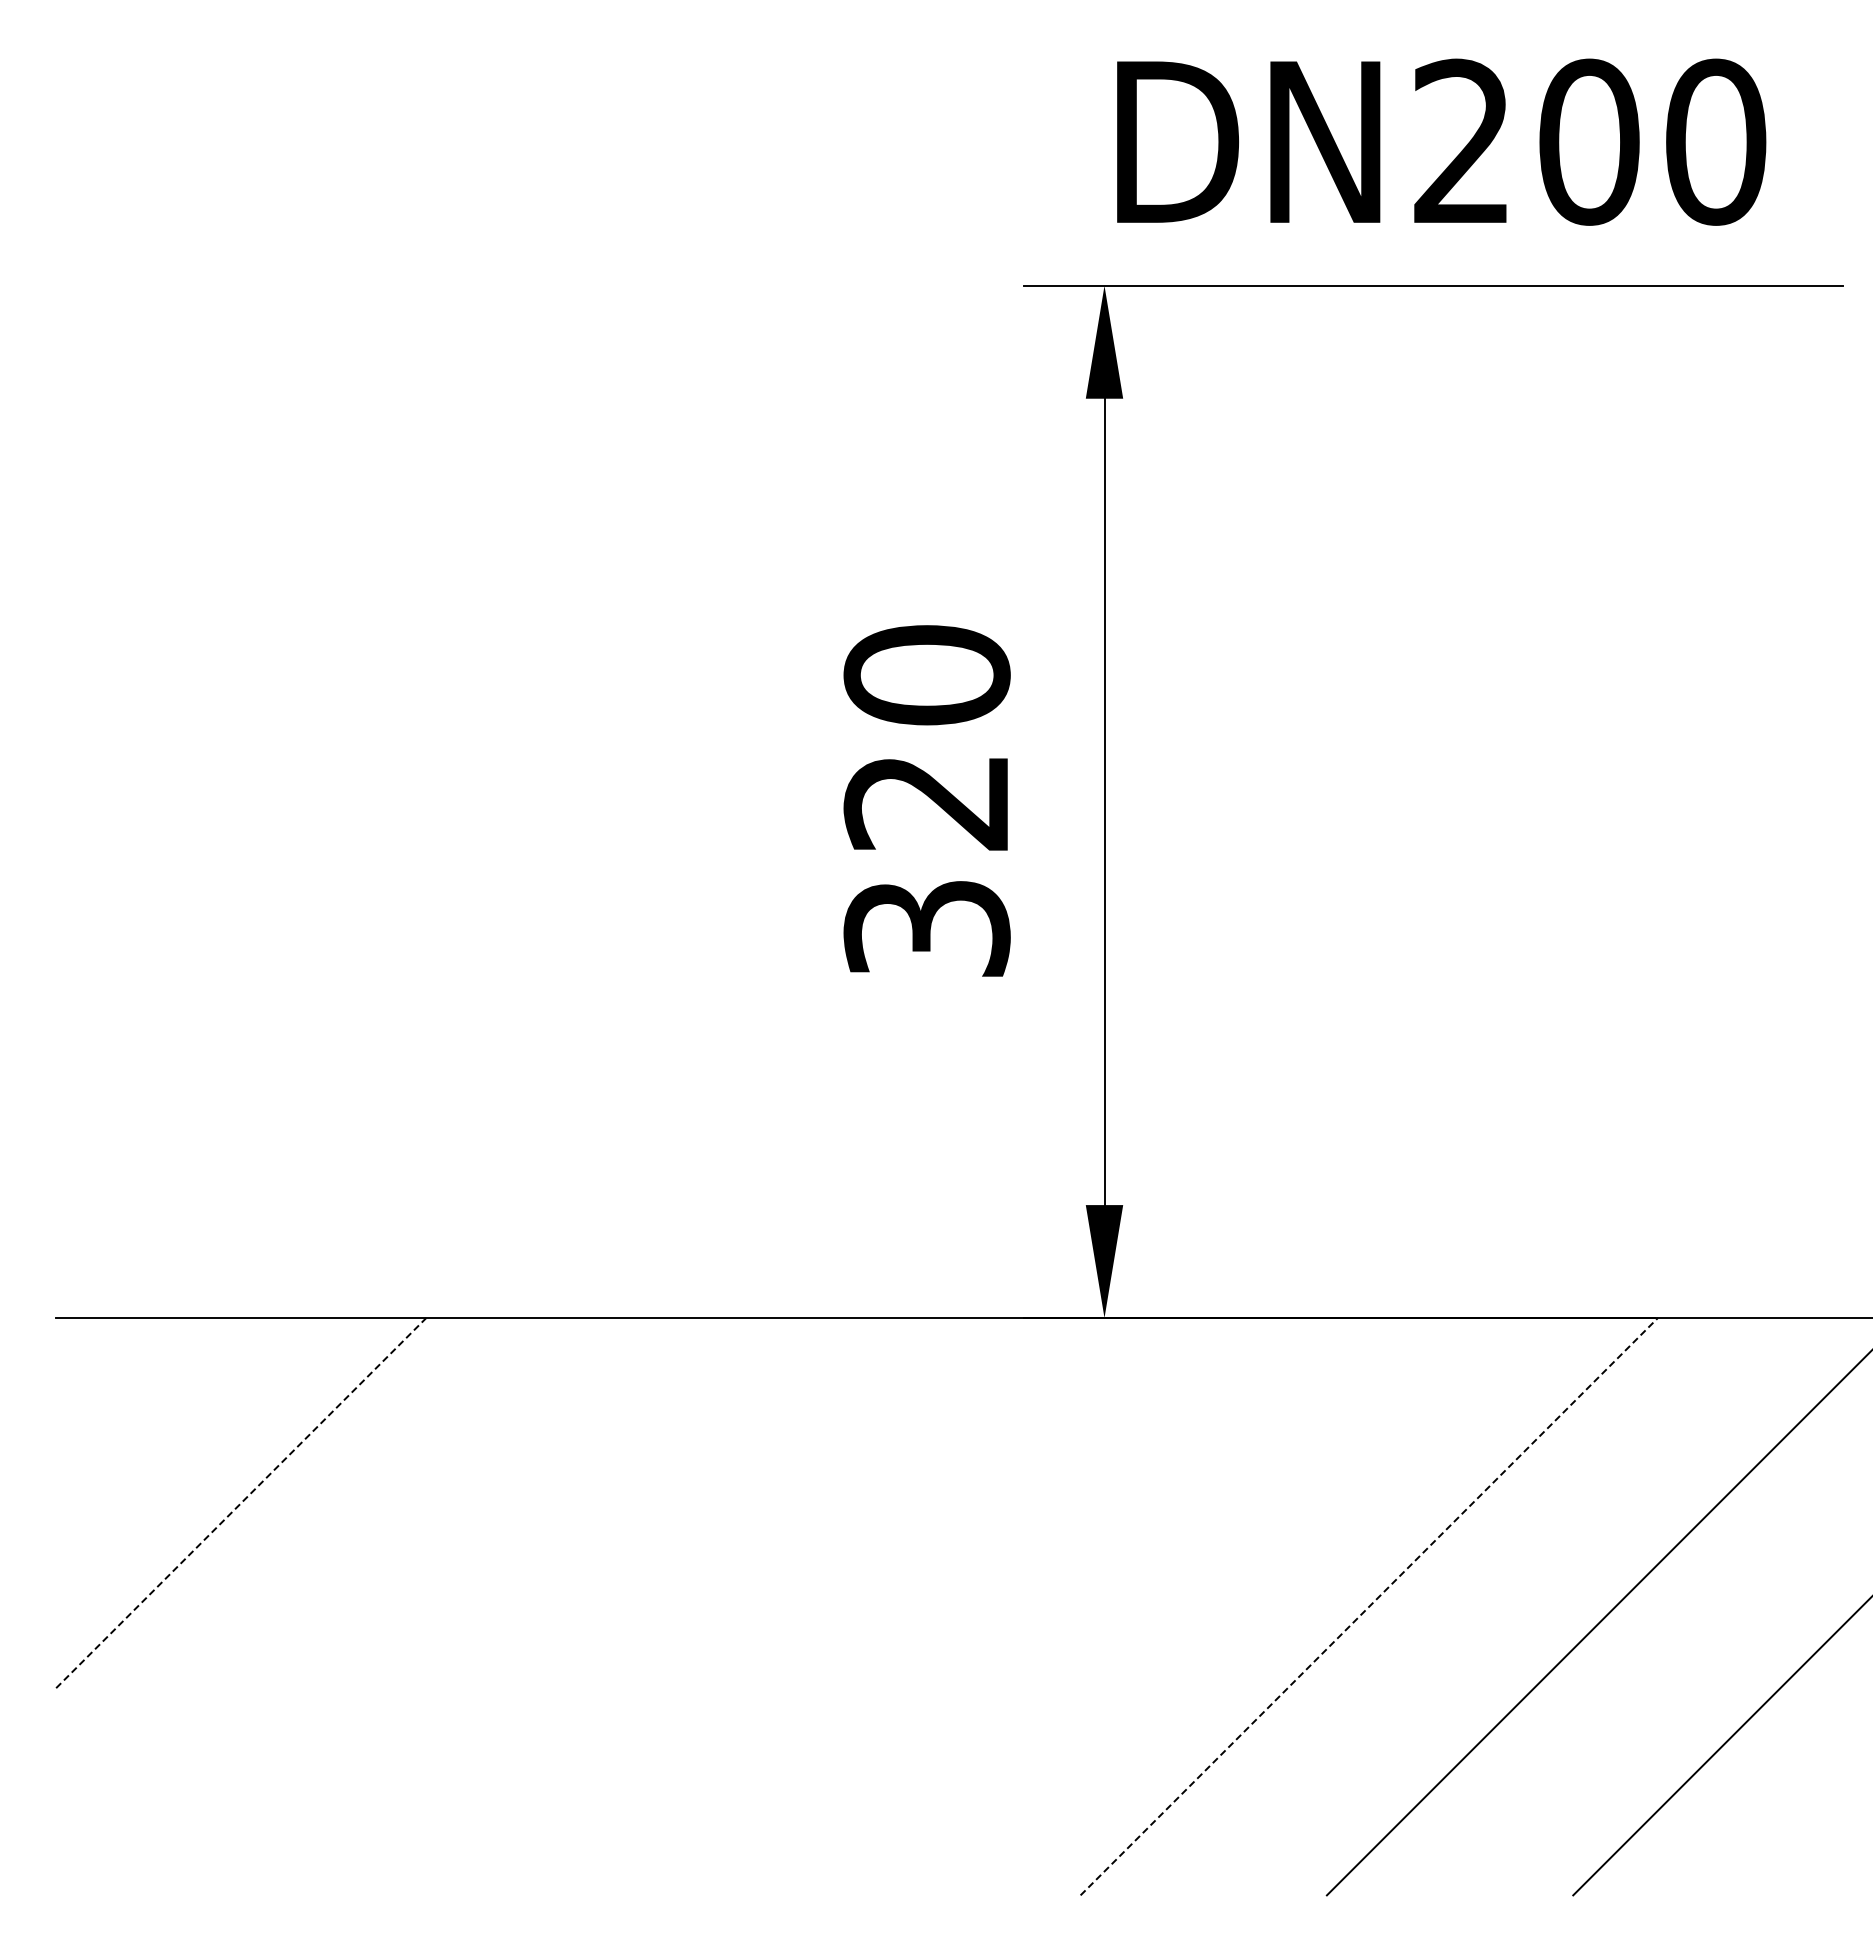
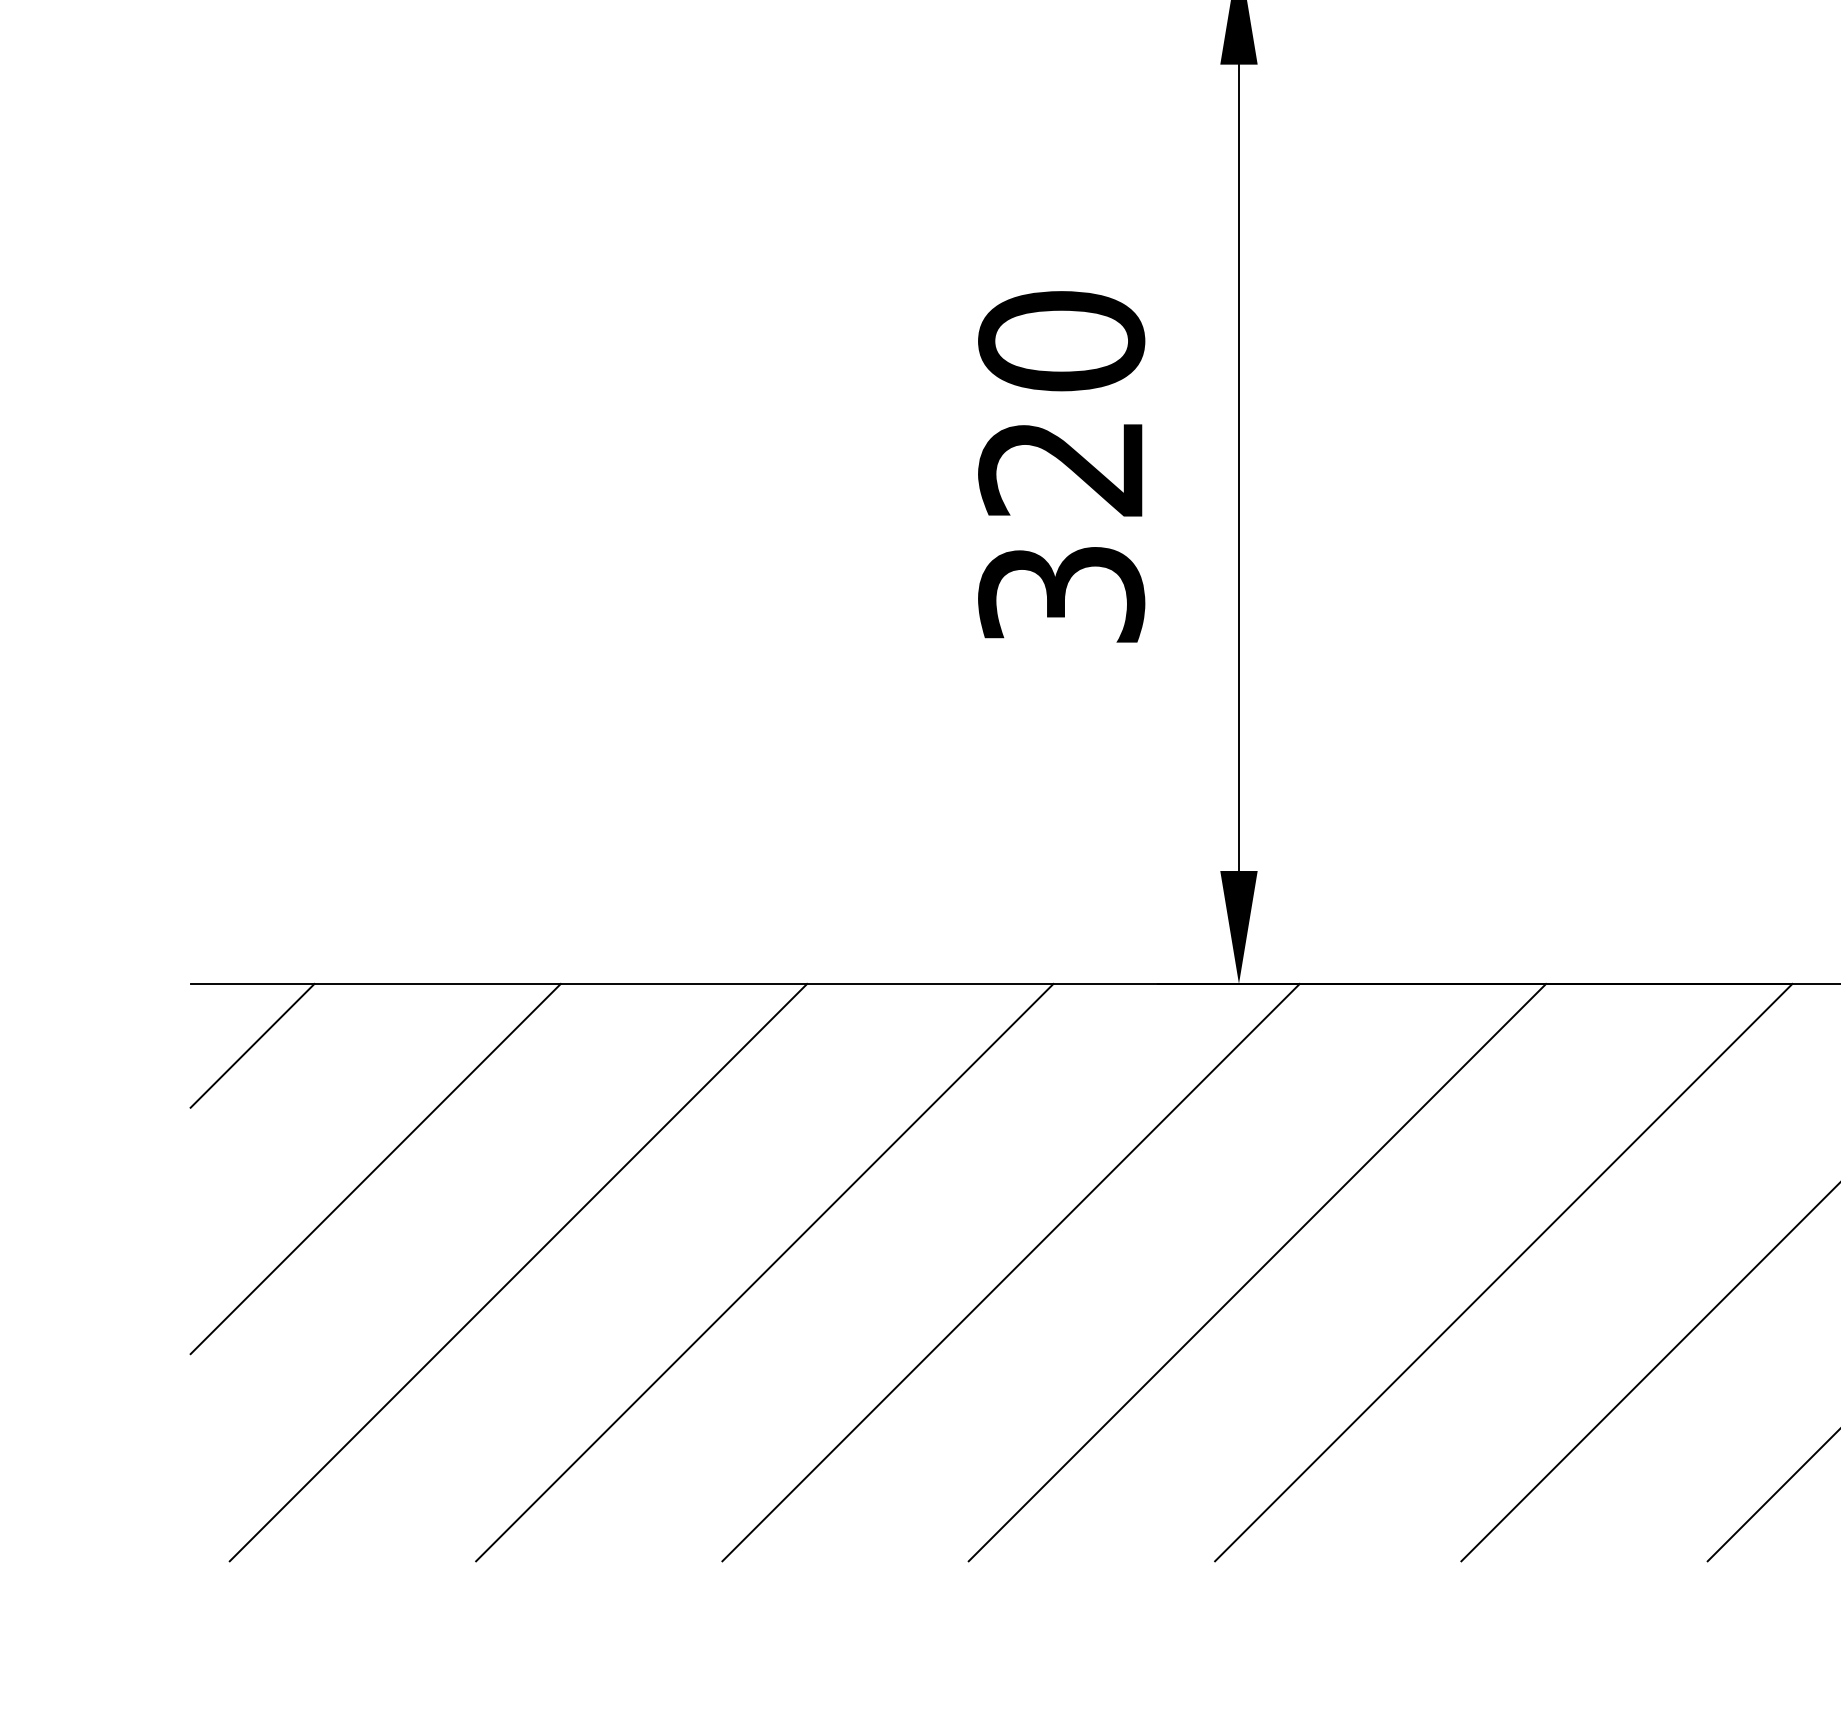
line: (117, 1379) -> (251, 1045), added
line: (241, 1503) -> (375, 1169), dashed -> solid
line: (383, 1606) -> (517, 1272), added
line: (629, 1606) -> (763, 1272), added
line: (876, 1606) -> (1010, 1272), added
line: (1122, 1606) -> (1256, 1272), added
line: (1369, 1606) -> (1503, 1272), dashed -> solid

